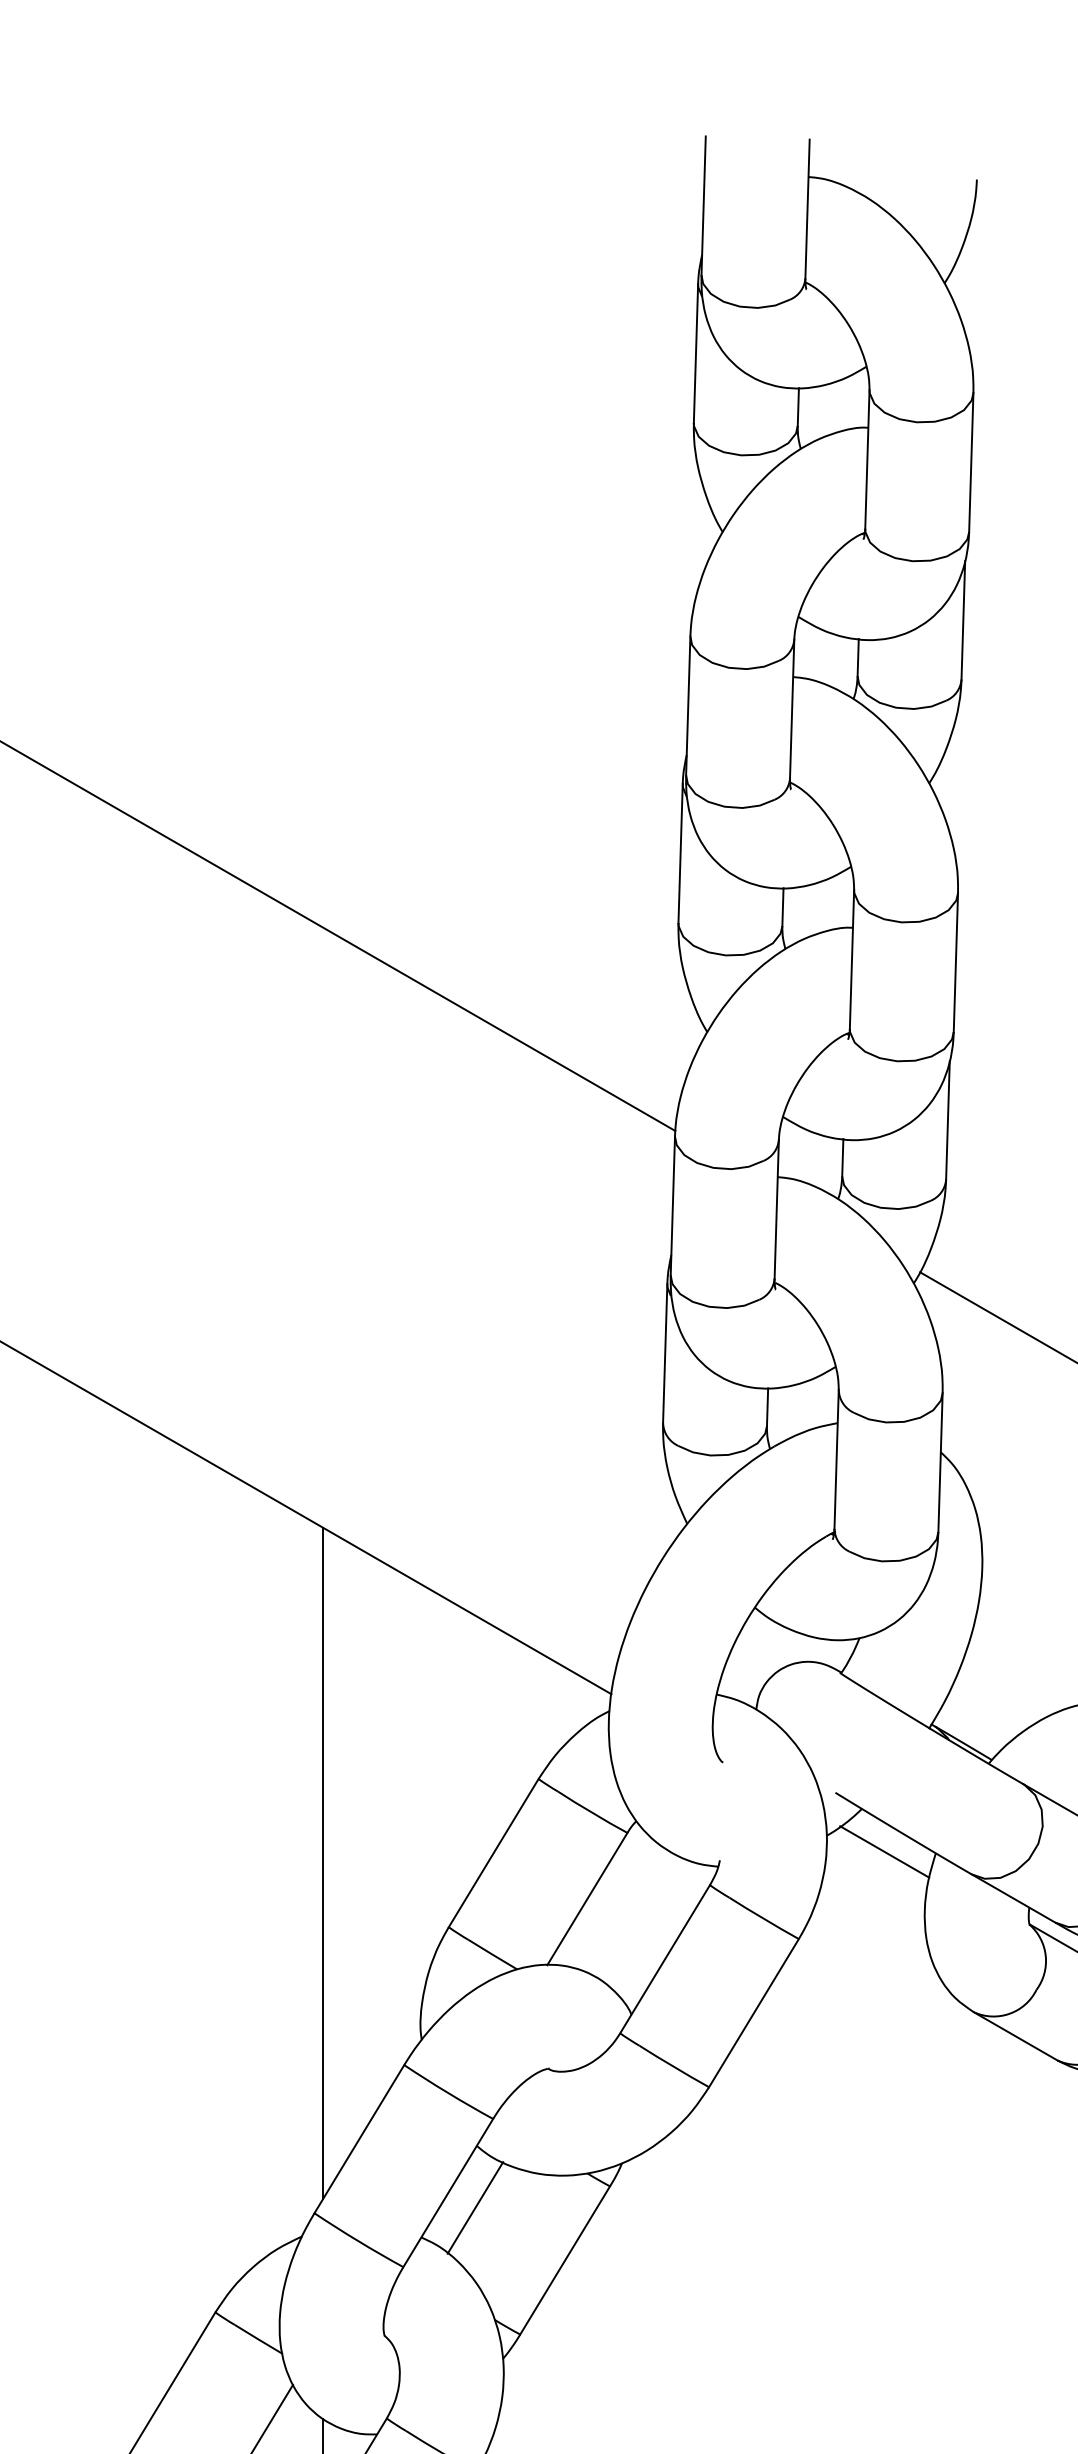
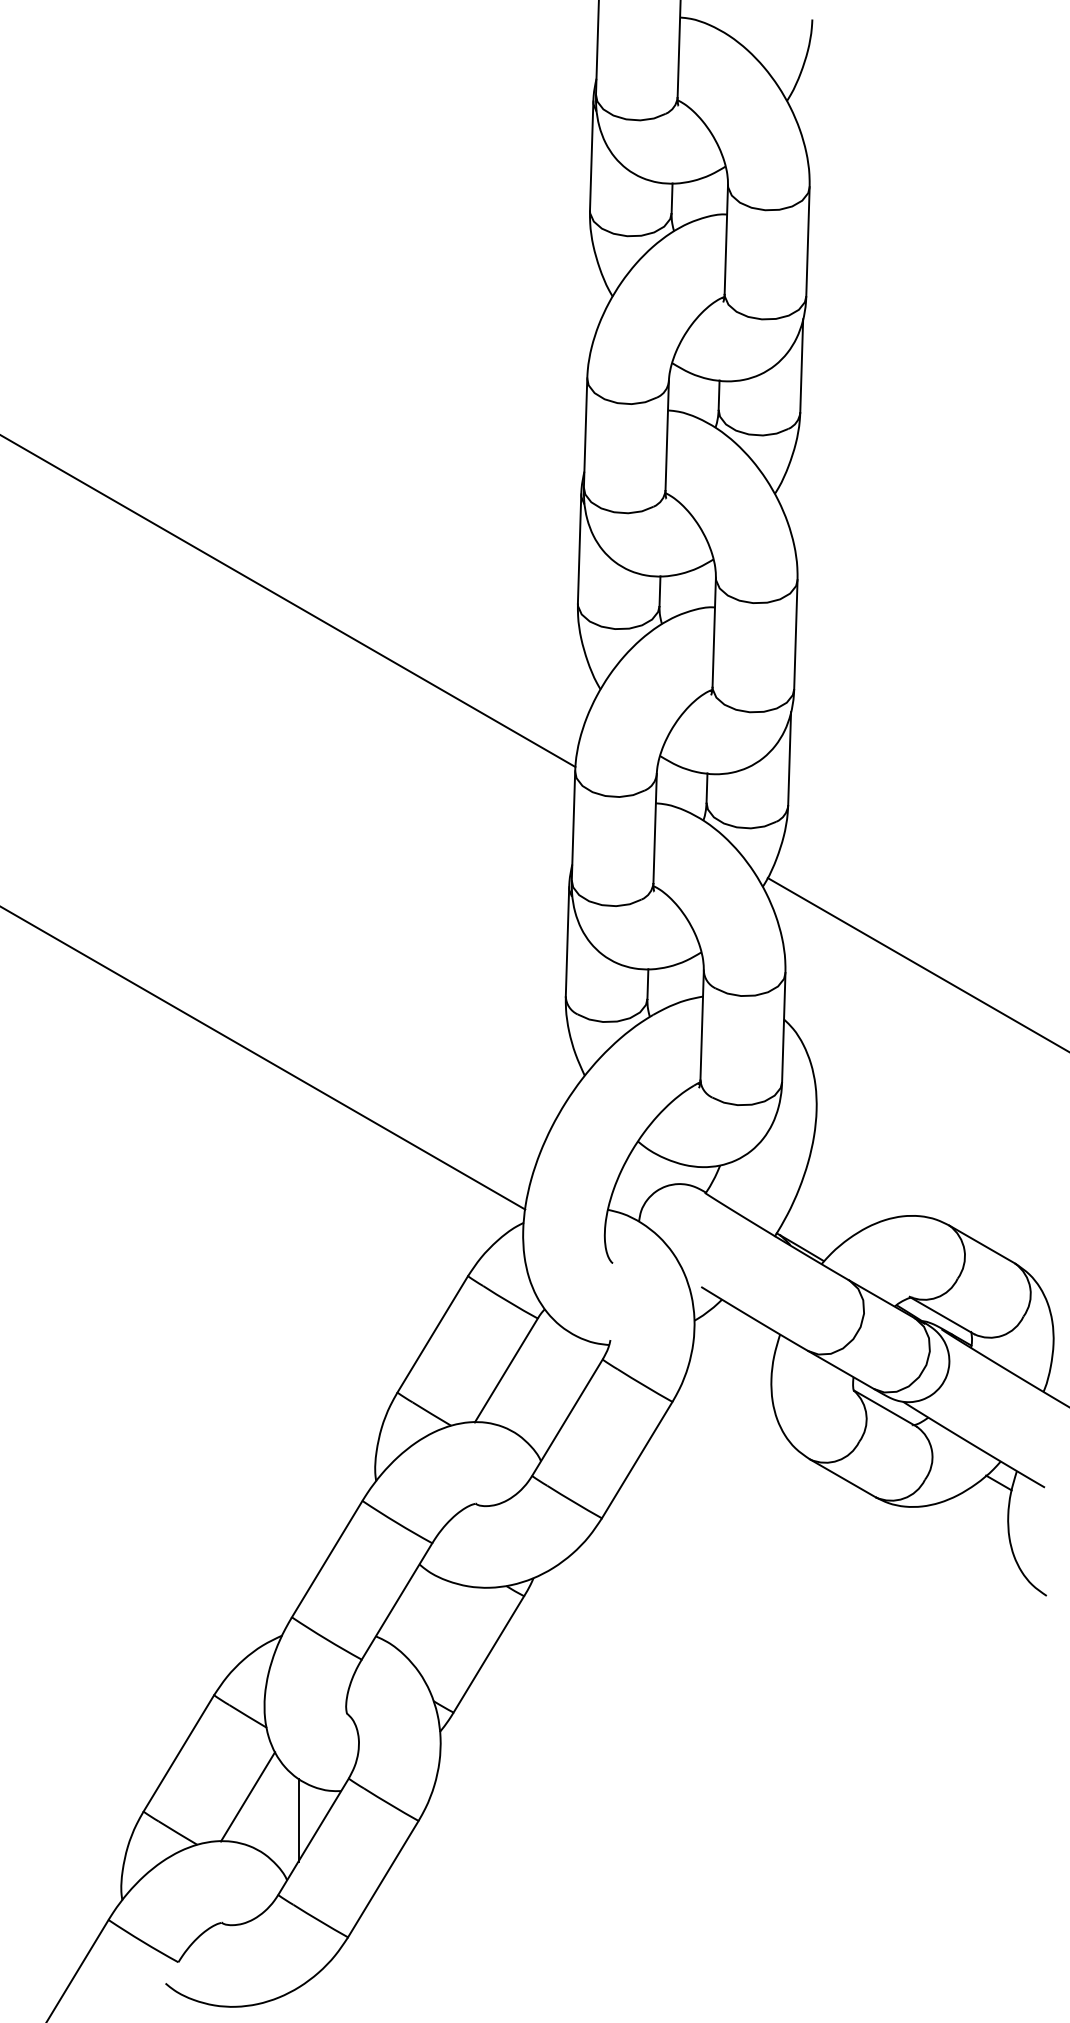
line: (884, 1851) -> (739, 1333), removed
line: (322, 1863) -> (298, 1342), removed
line: (475, 2208) -> (418, 1613), removed

